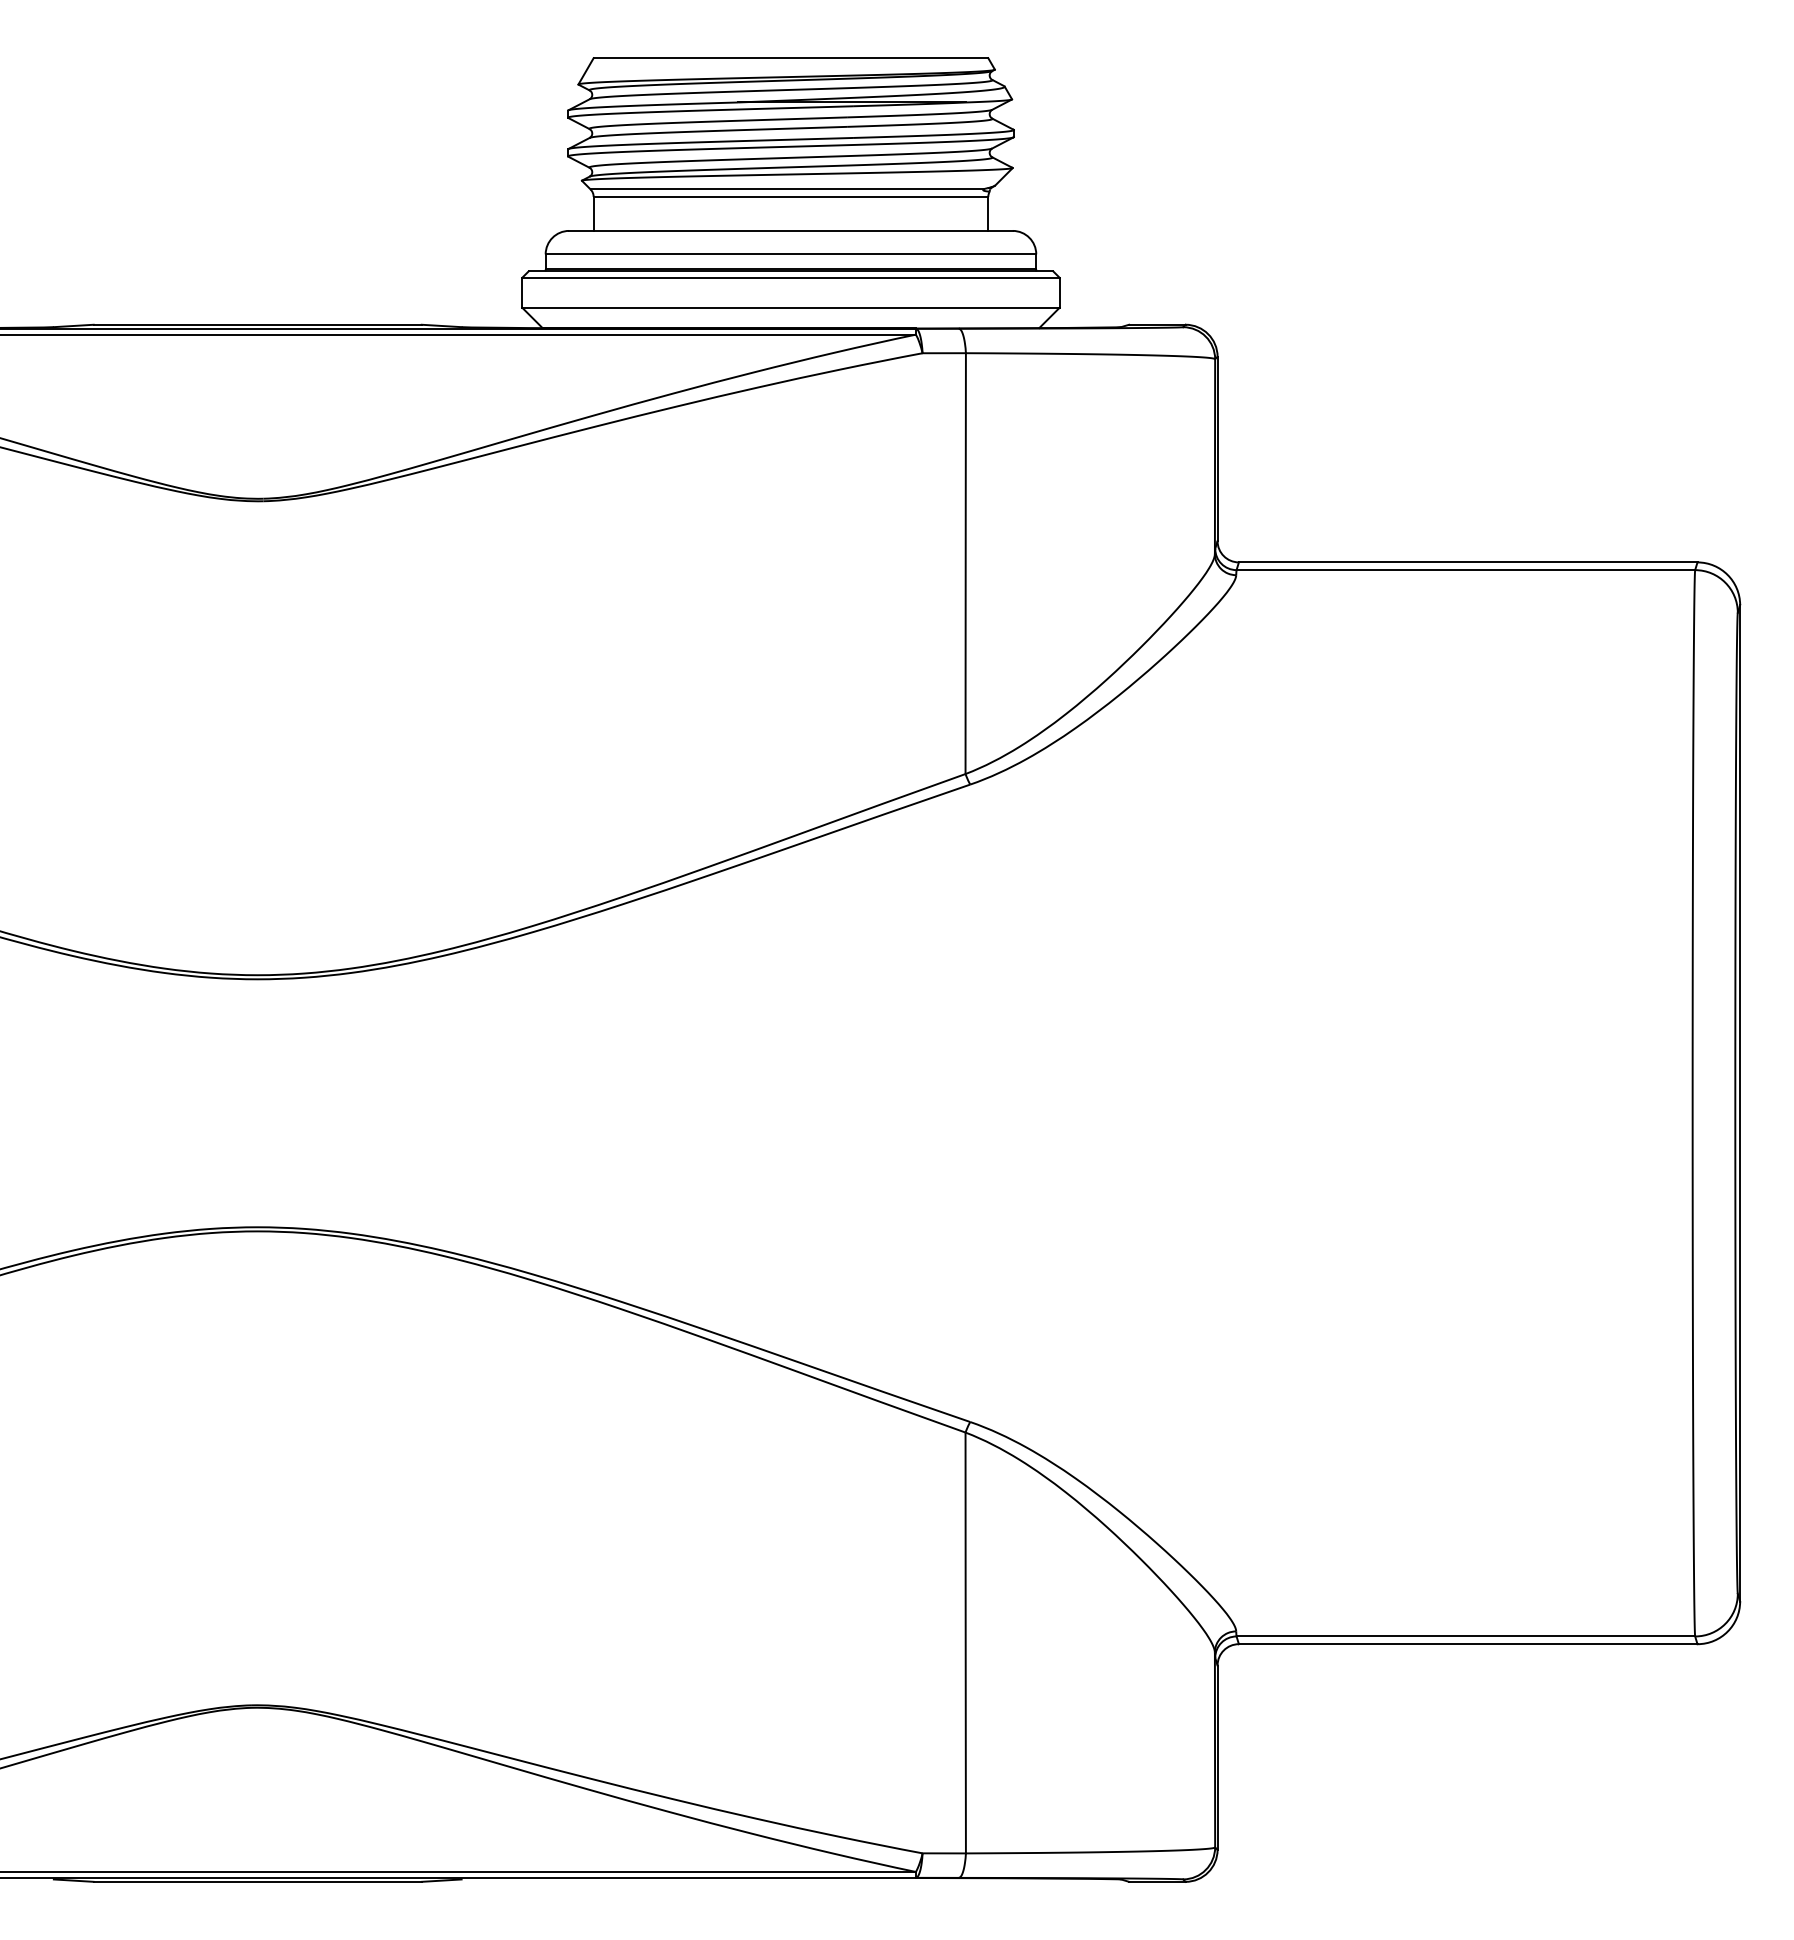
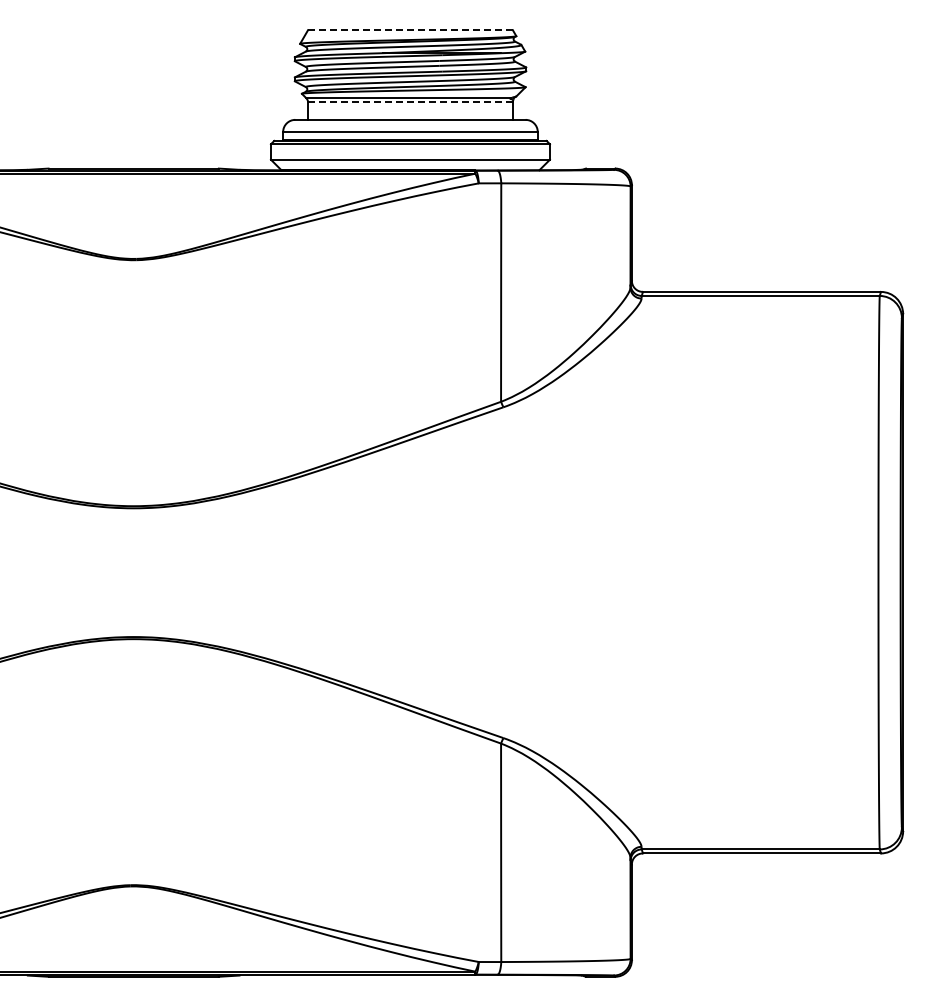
line: (789, 58) -> (409, 30), solid -> dashed
line: (789, 197) -> (409, 102), solid -> dashed

